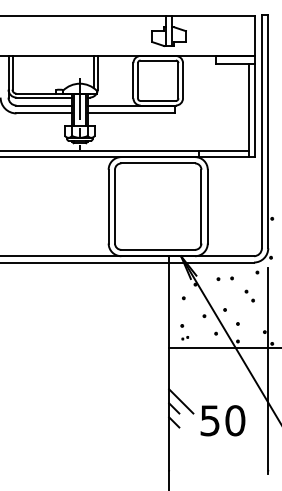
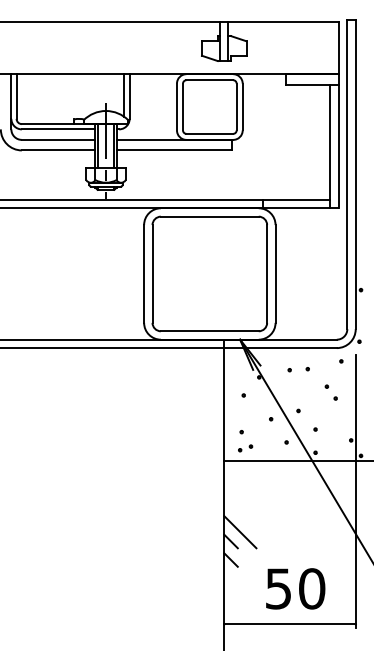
part: (185, 338) -> (245, 448), size x1.67
text: (222, 420) -> (295, 588), moved
line: (218, 471) -> (289, 624), added

